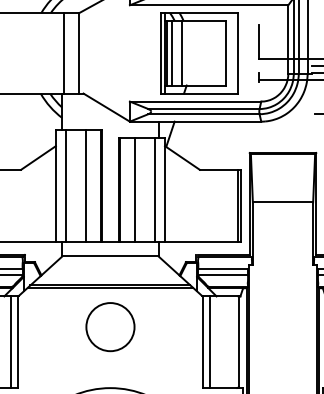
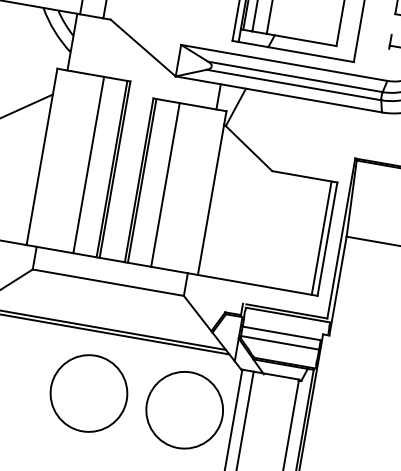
line: (65, 185) -> (57, 158), removed
line: (155, 189) -> (197, 189), removed
circle: (171, 327) -> (184, 410), added

